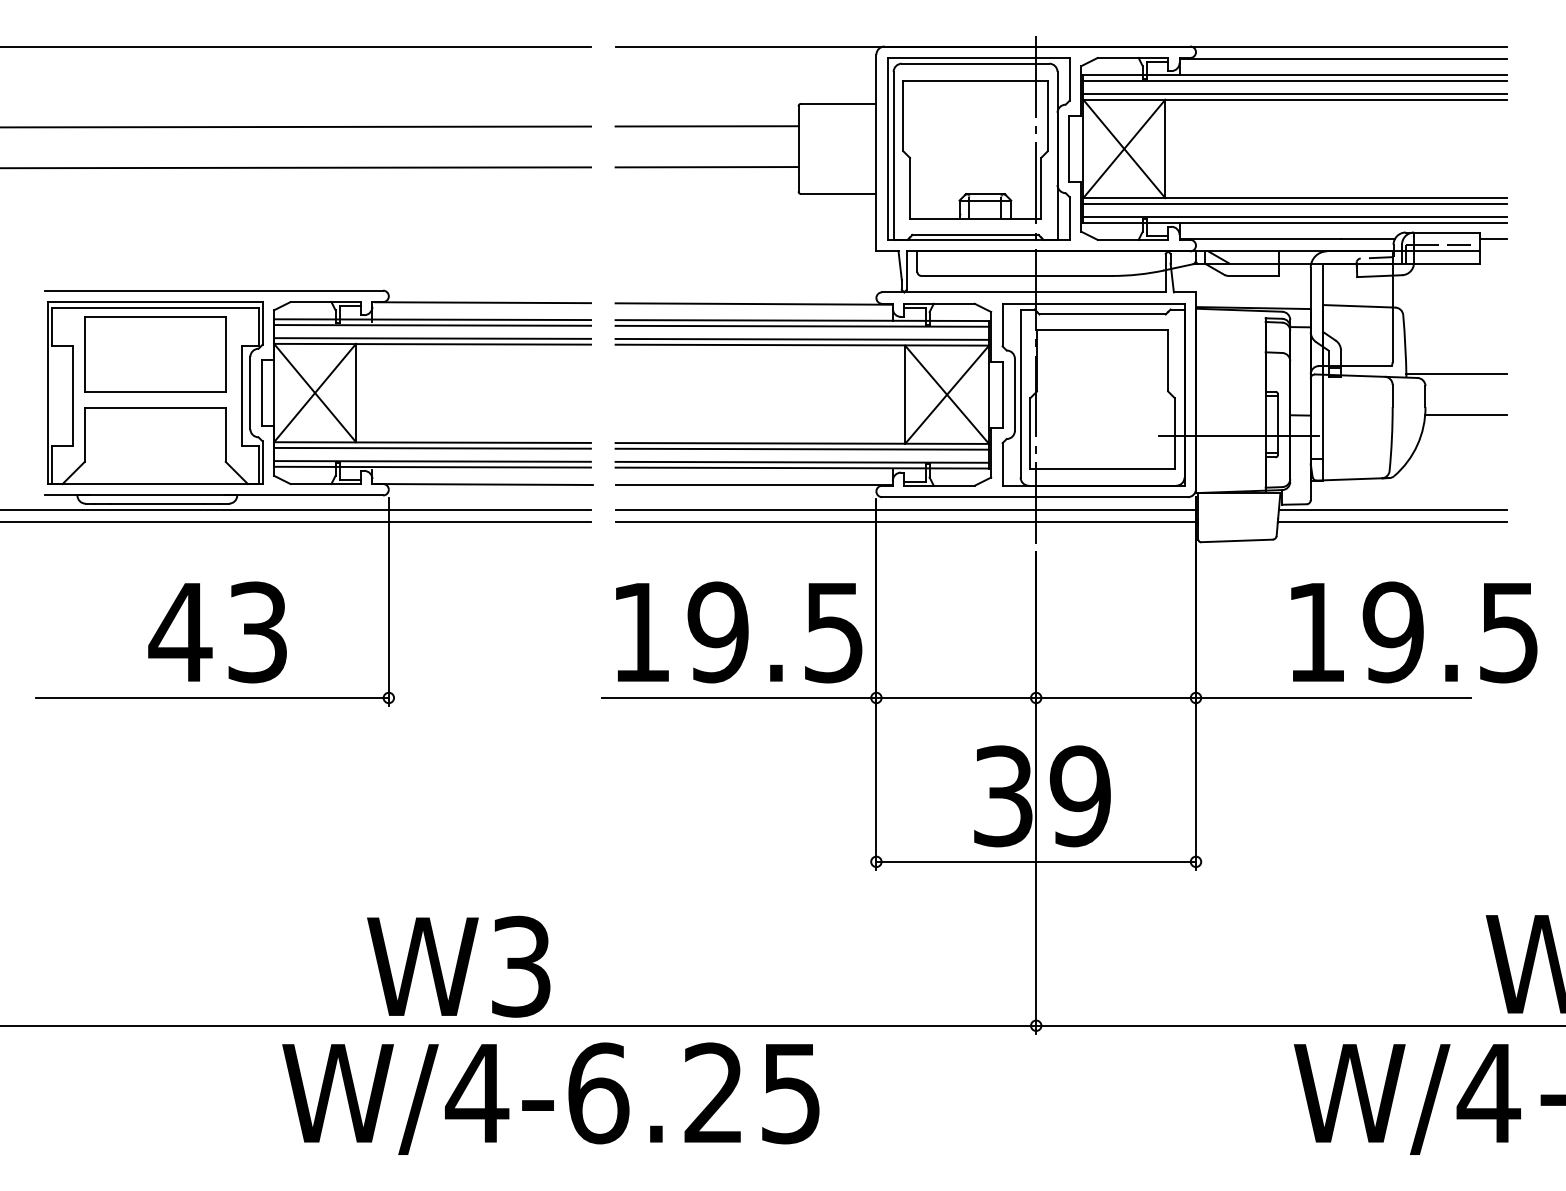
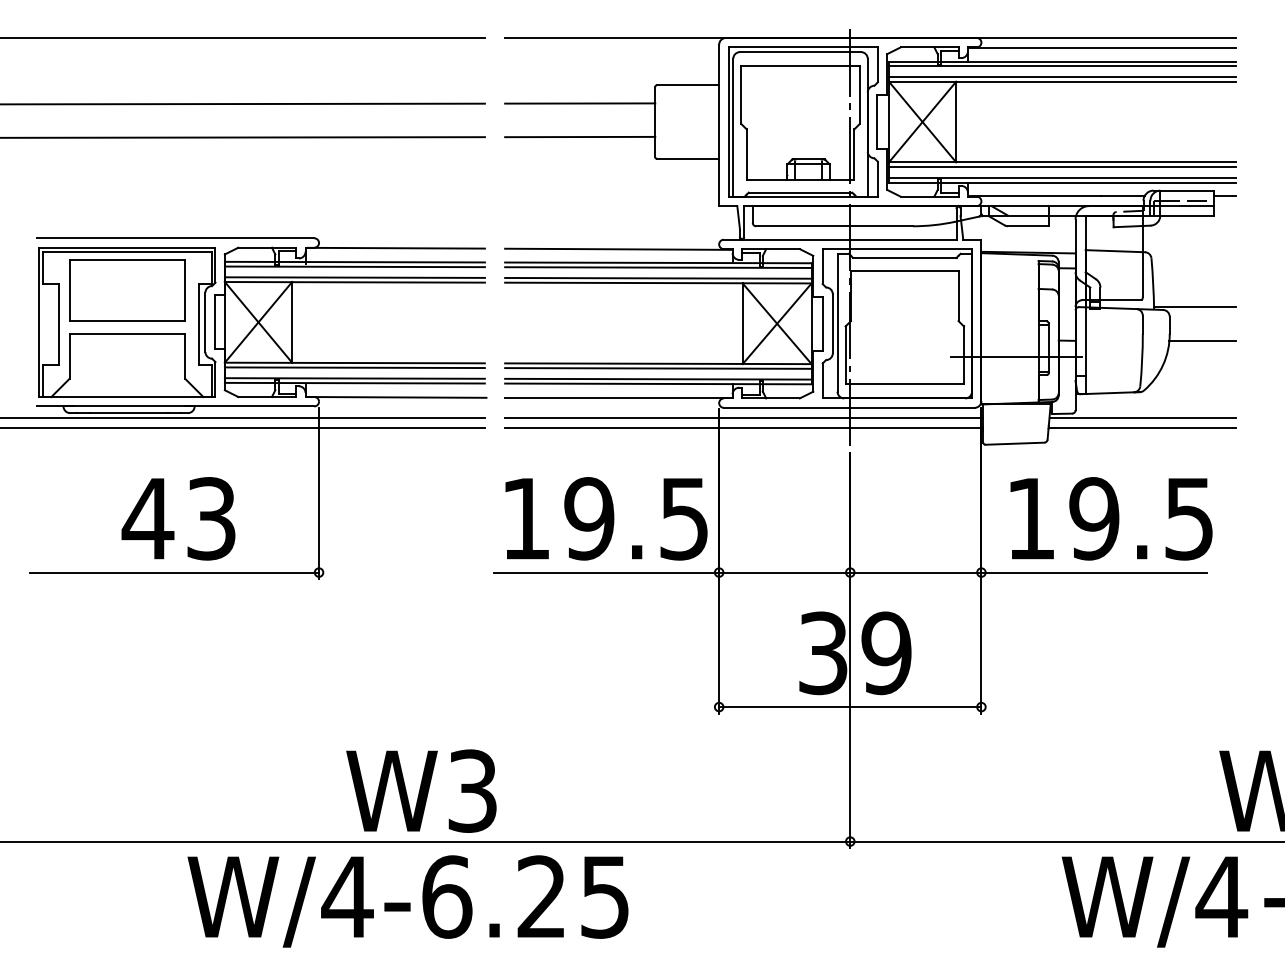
text: (1414, 632) -> (1111, 518), moved
text: (458, 965) -> (421, 790), moved
text: (550, 1098) -> (407, 901), moved

